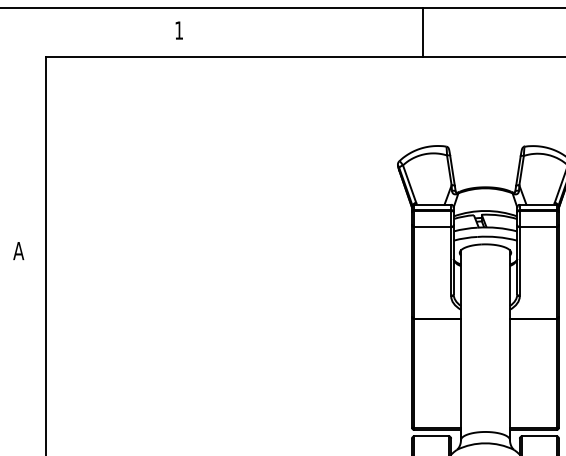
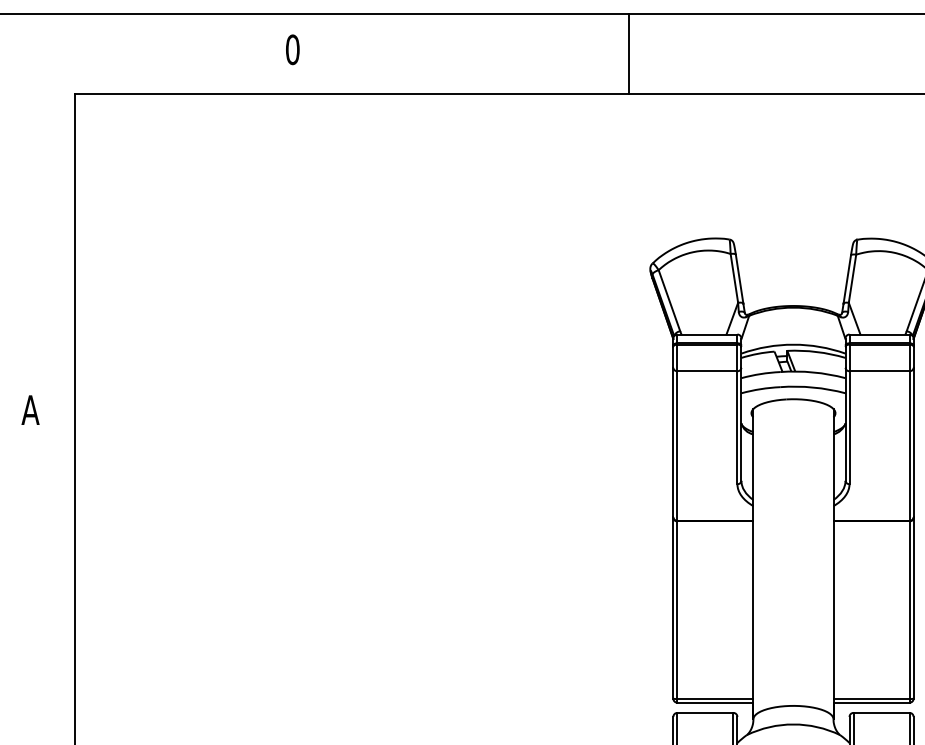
text: (179, 30) -> (293, 49), 1 -> 0
line: (422, 32) -> (628, 52), moved

